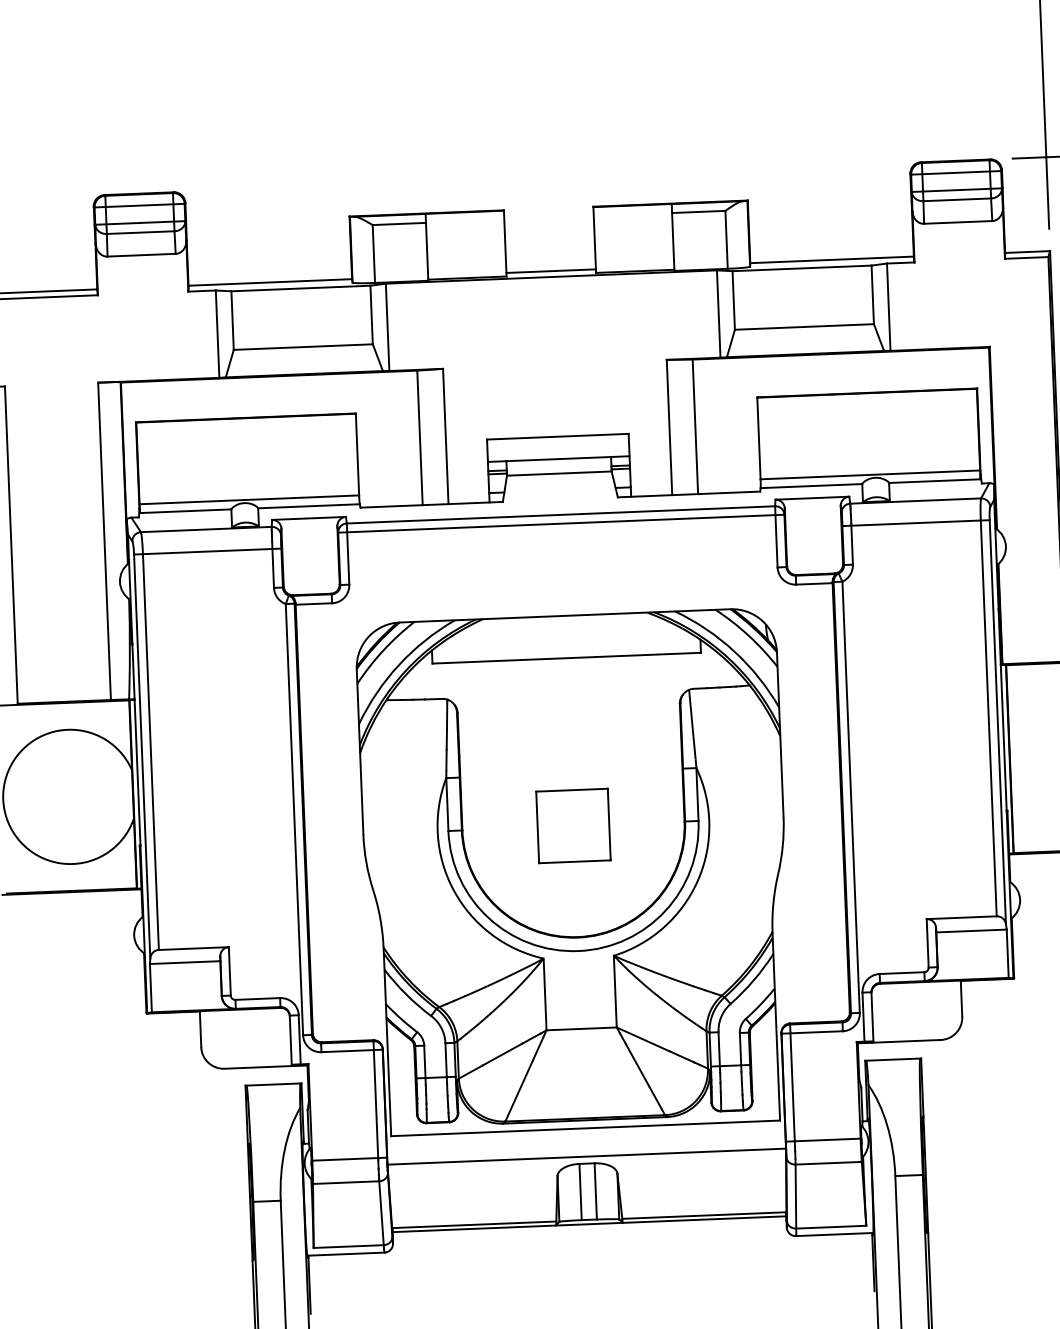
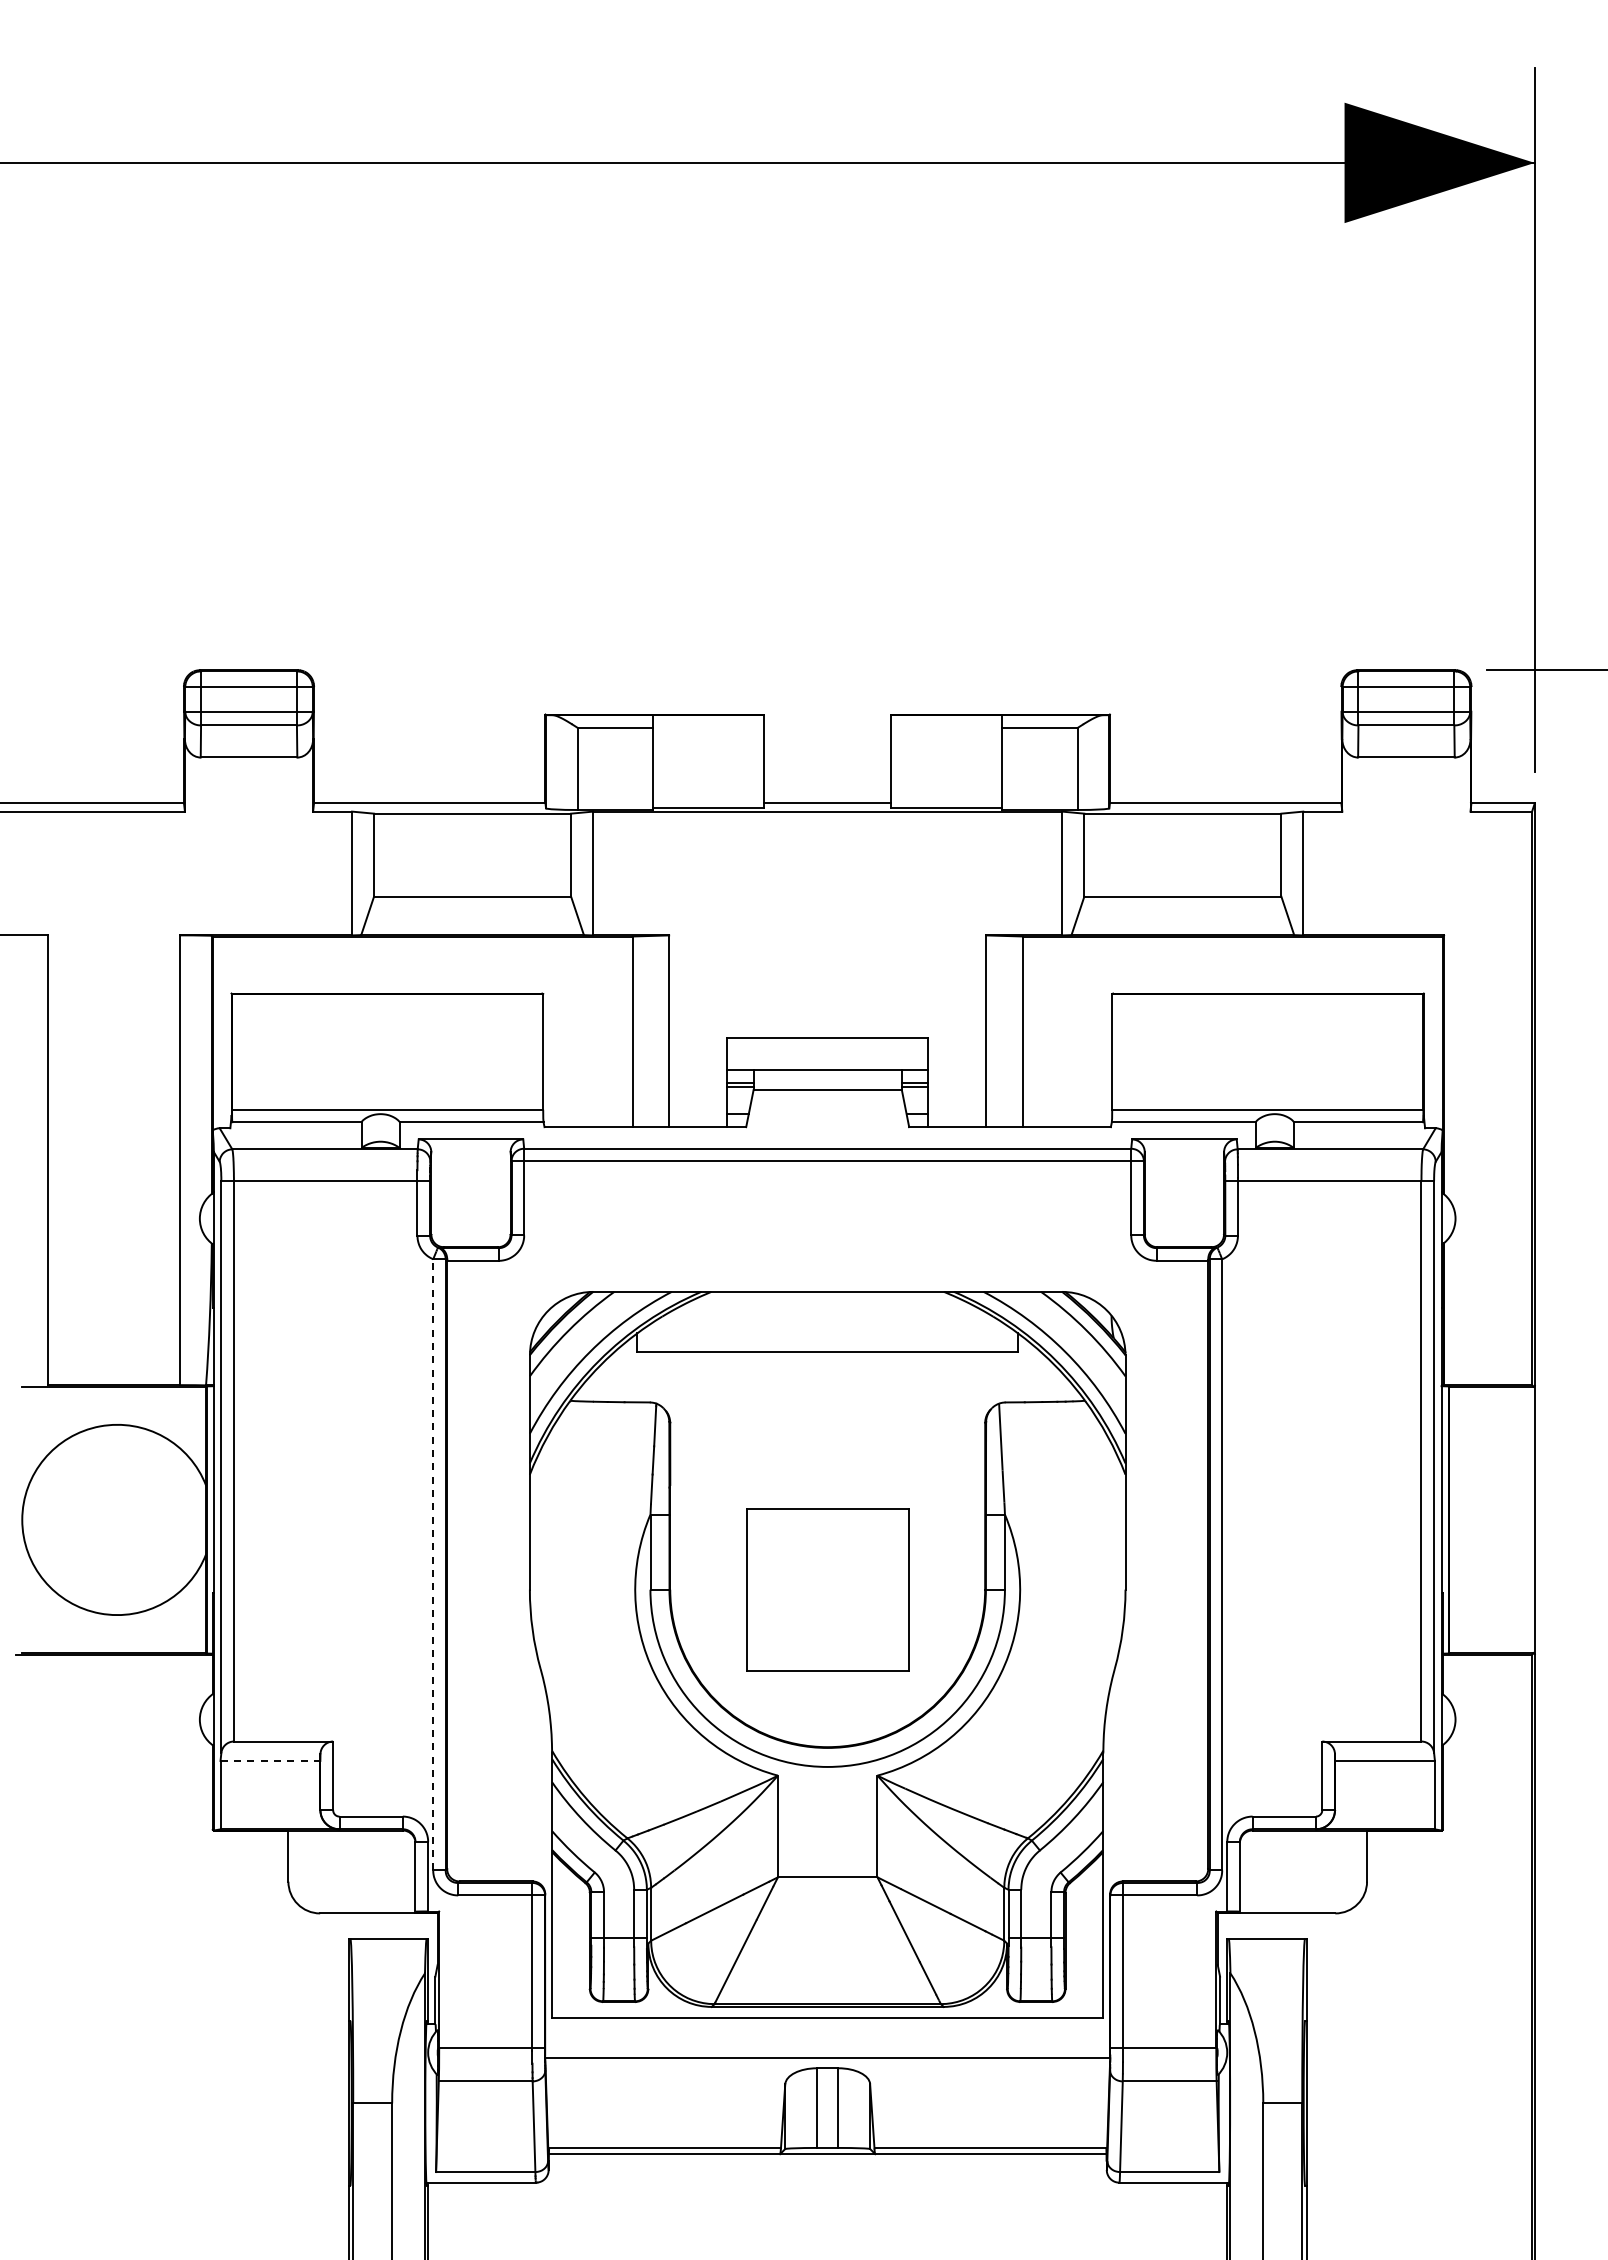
line: (294, 819) -> (433, 1564), solid -> dashed
part: (573, 825) -> (827, 1589), size x1.6
line: (185, 962) -> (270, 1760), solid -> dashed

